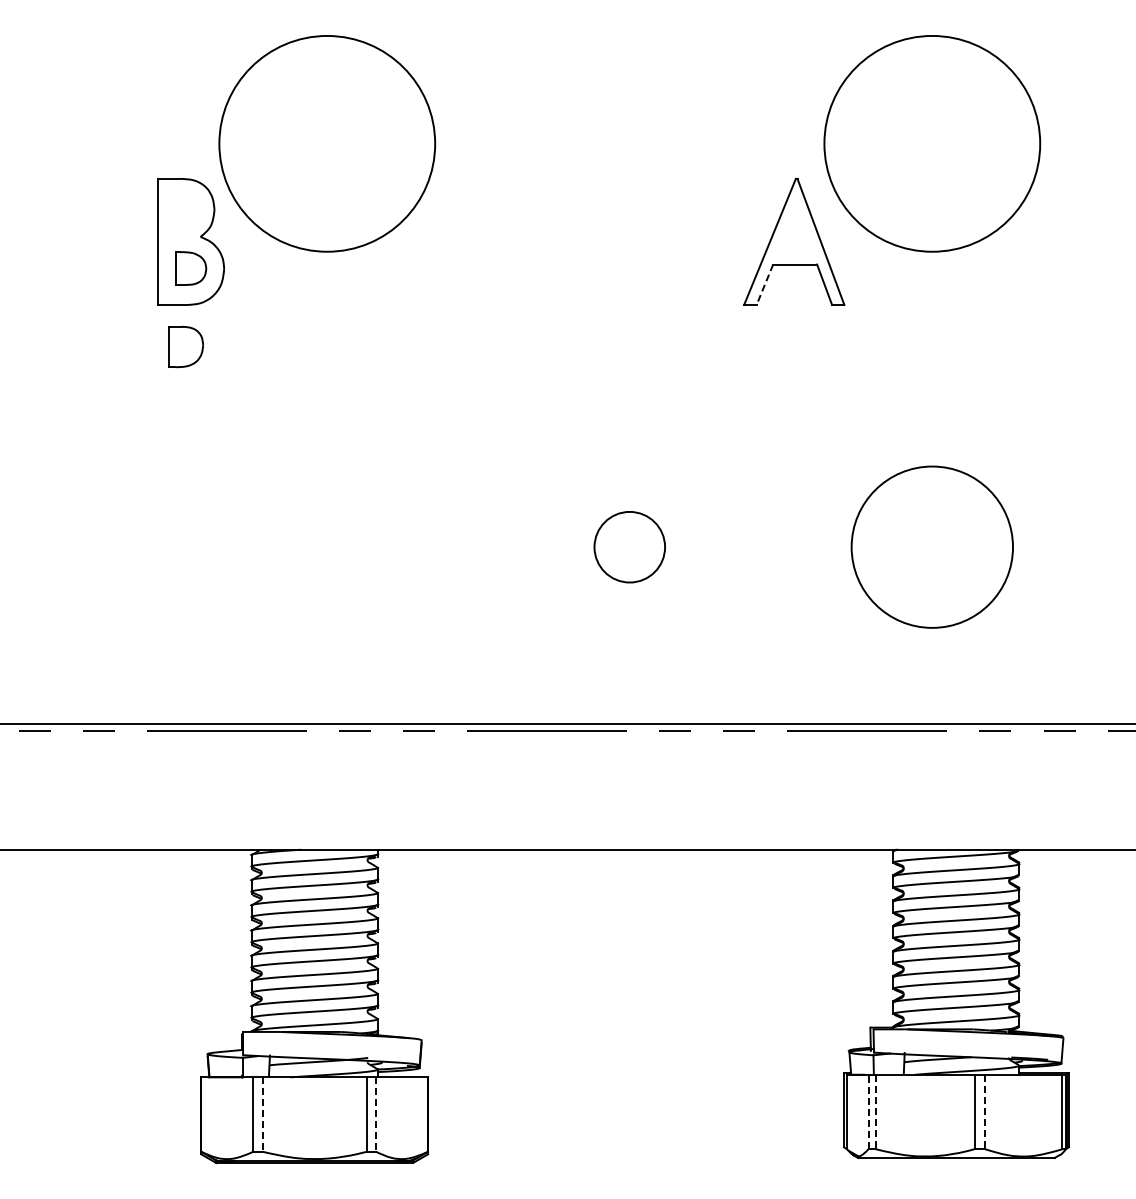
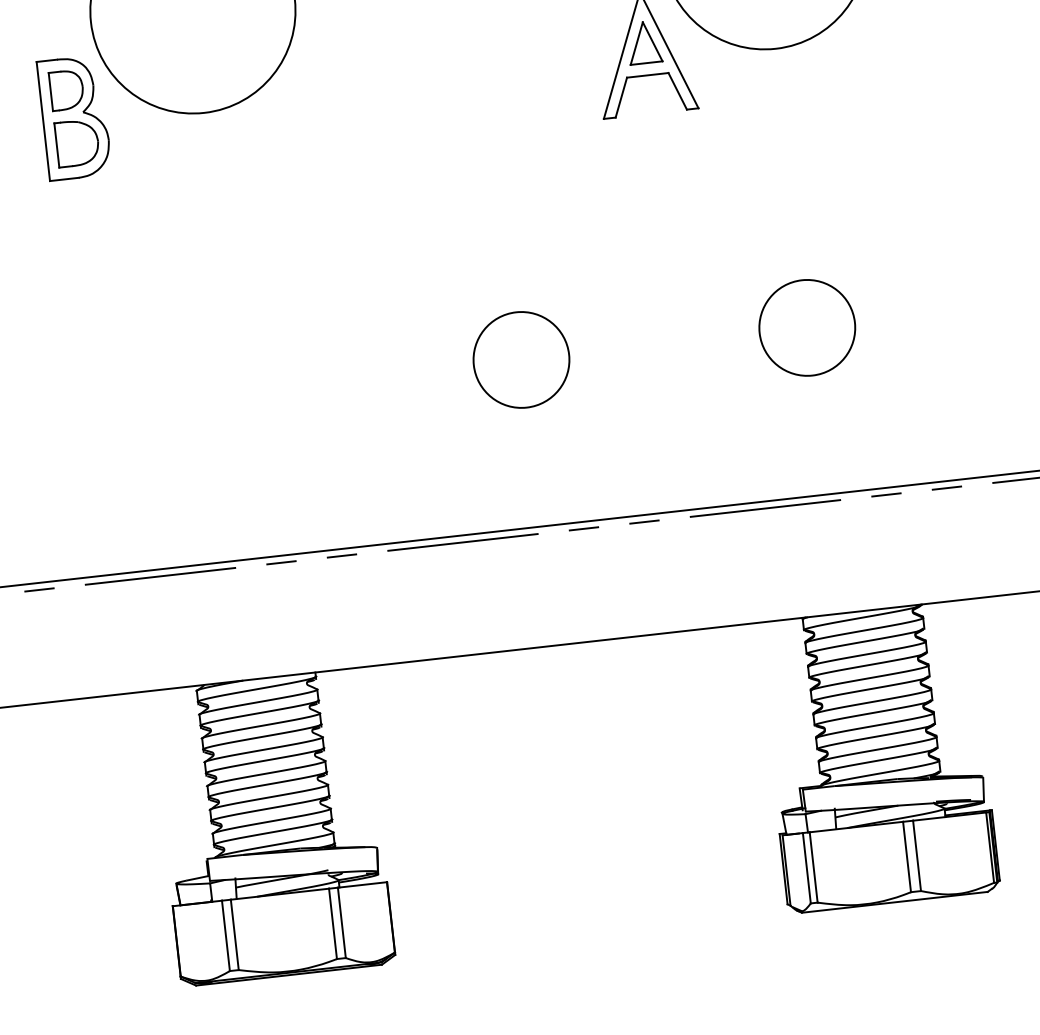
part: (795, 229) -> (644, 42), added
part: (190, 268) -> (76, 143), size x1.43
line: (764, 284) -> (620, 97), dashed -> solid
part: (185, 347) -> (66, 90), moved
circle: (629, 546) -> (521, 359), size x1.43
circle: (931, 546) -> (806, 327), size x0.62
line: (868, 1111) -> (806, 867), dashed -> solid
line: (875, 1112) -> (813, 867), dashed -> solid
line: (985, 1112) -> (917, 856), dashed -> solid
line: (262, 1115) -> (234, 935), dashed -> solid
line: (376, 1115) -> (342, 923), dashed -> solid

